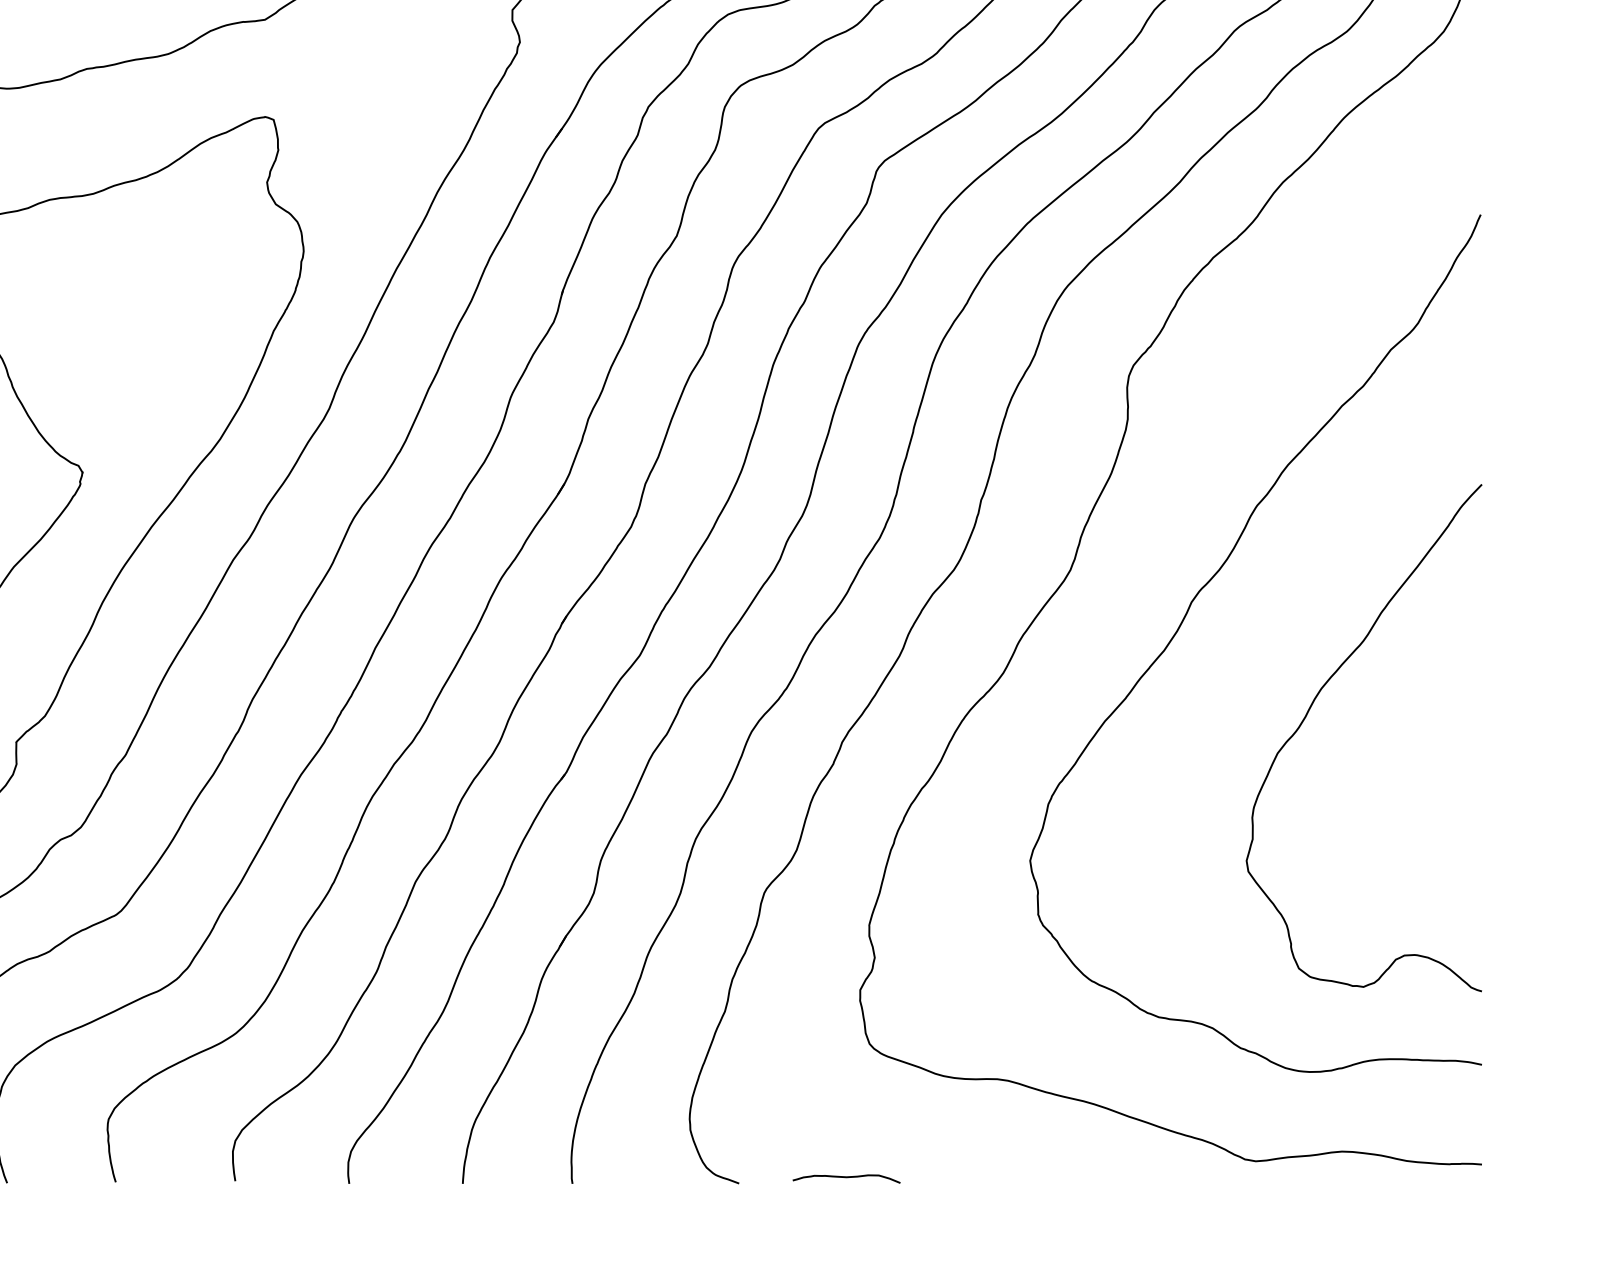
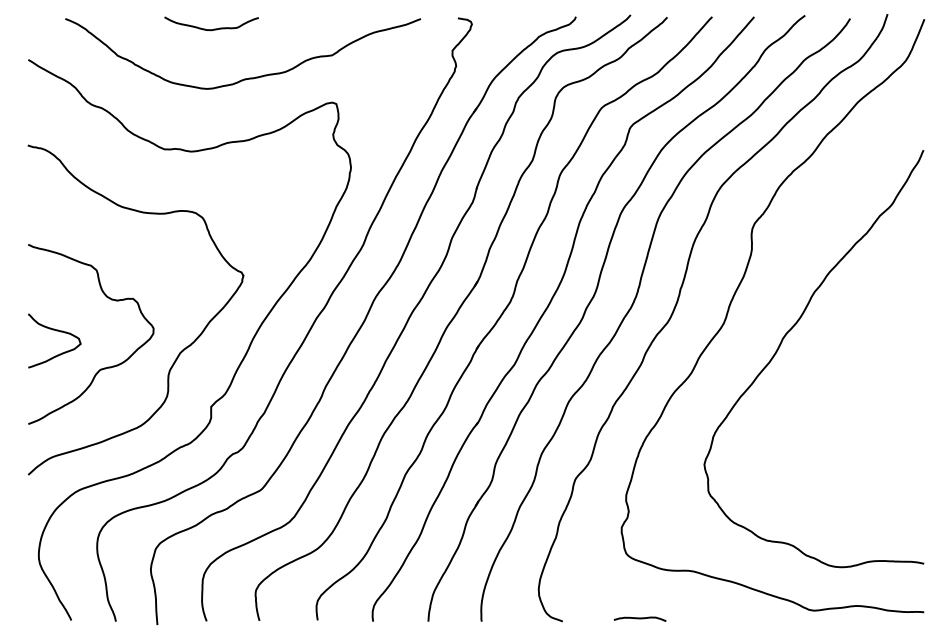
curve: (1309, 712) -> (840, 392), removed
curve: (845, 1177) -> (639, 618), moved

